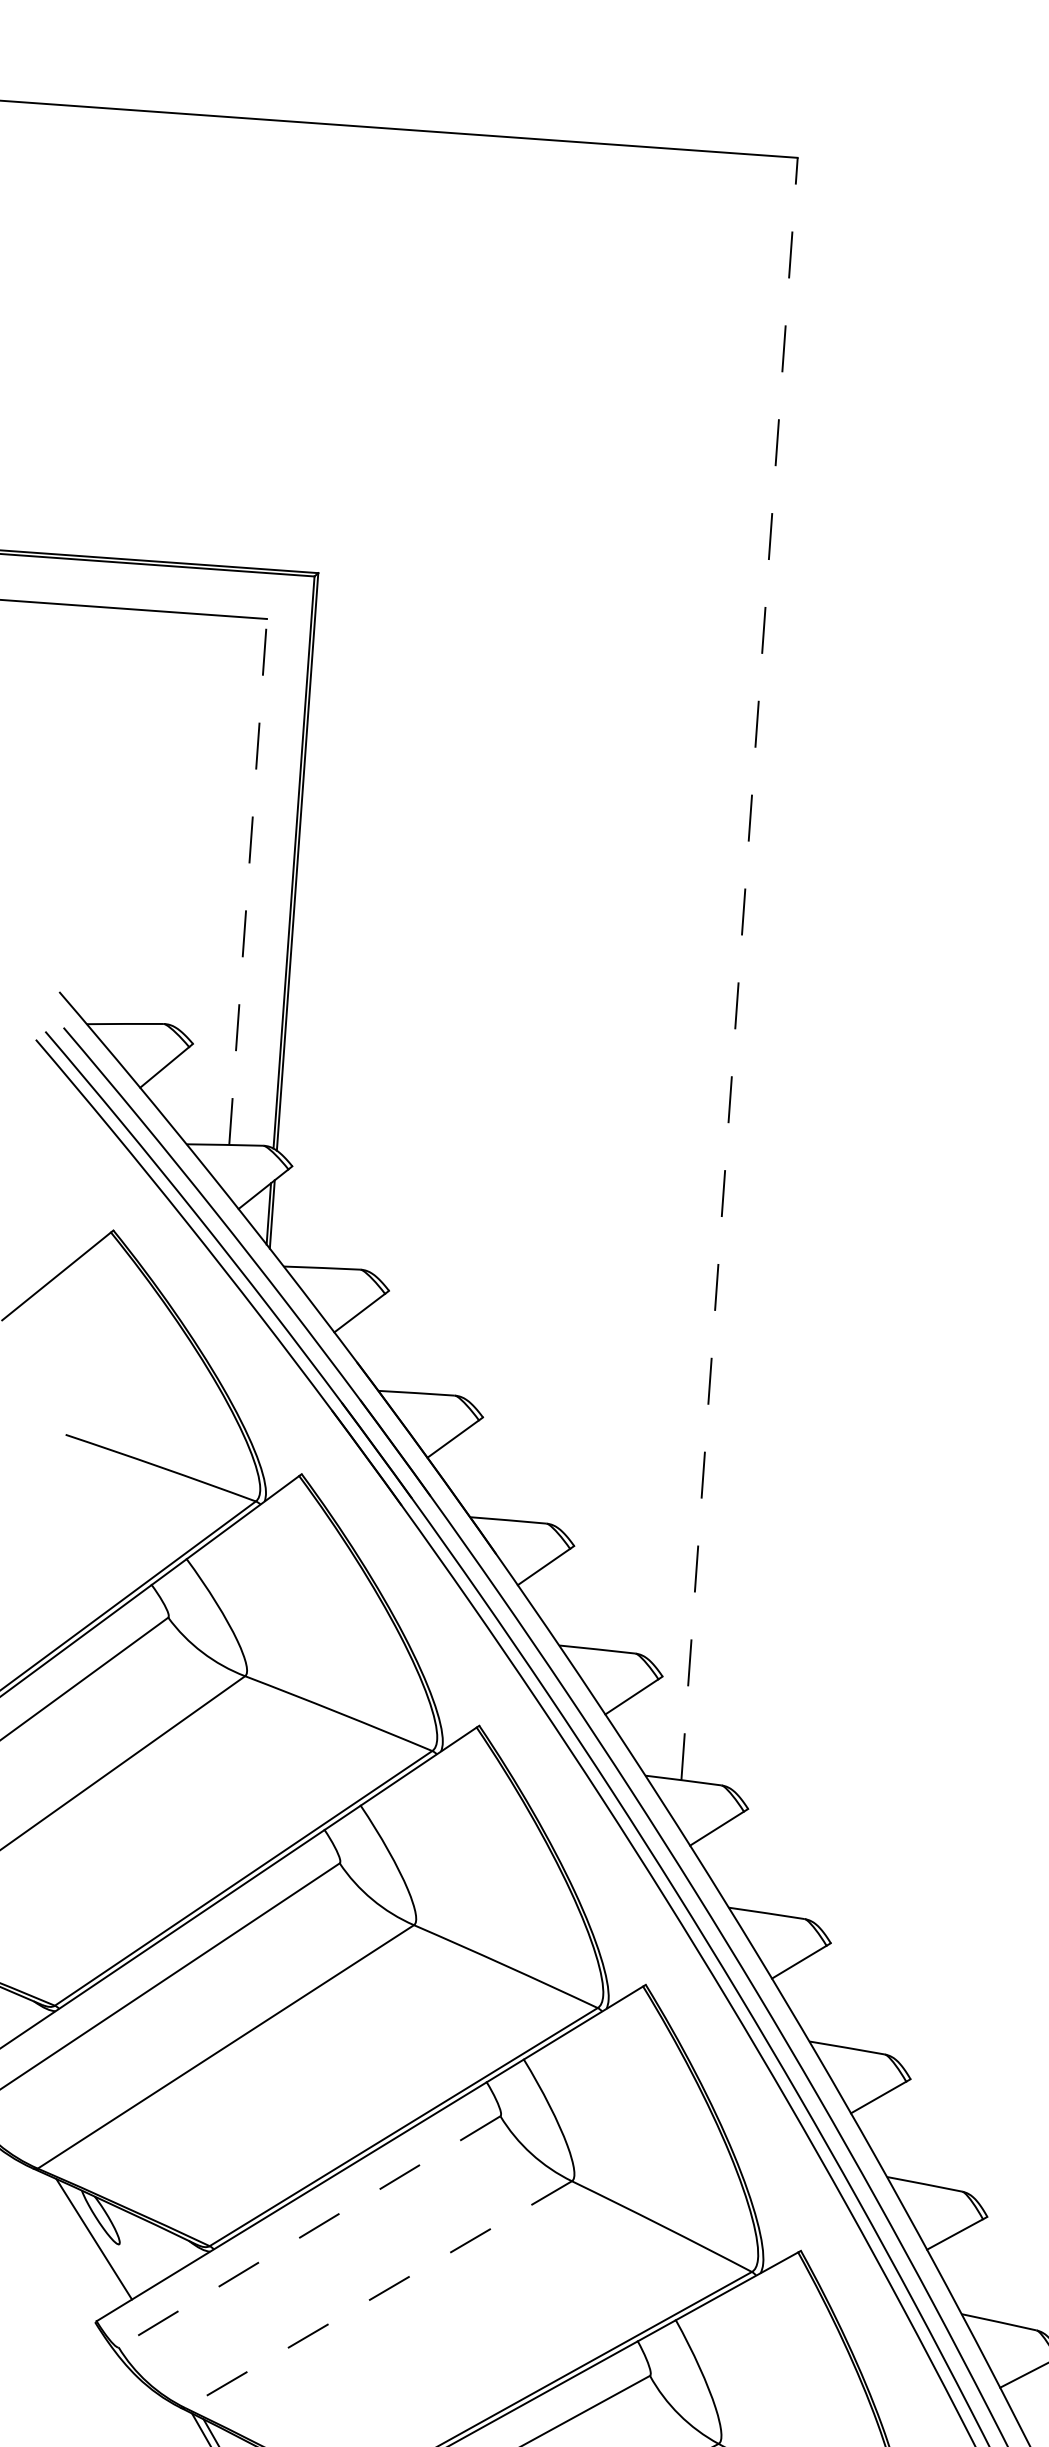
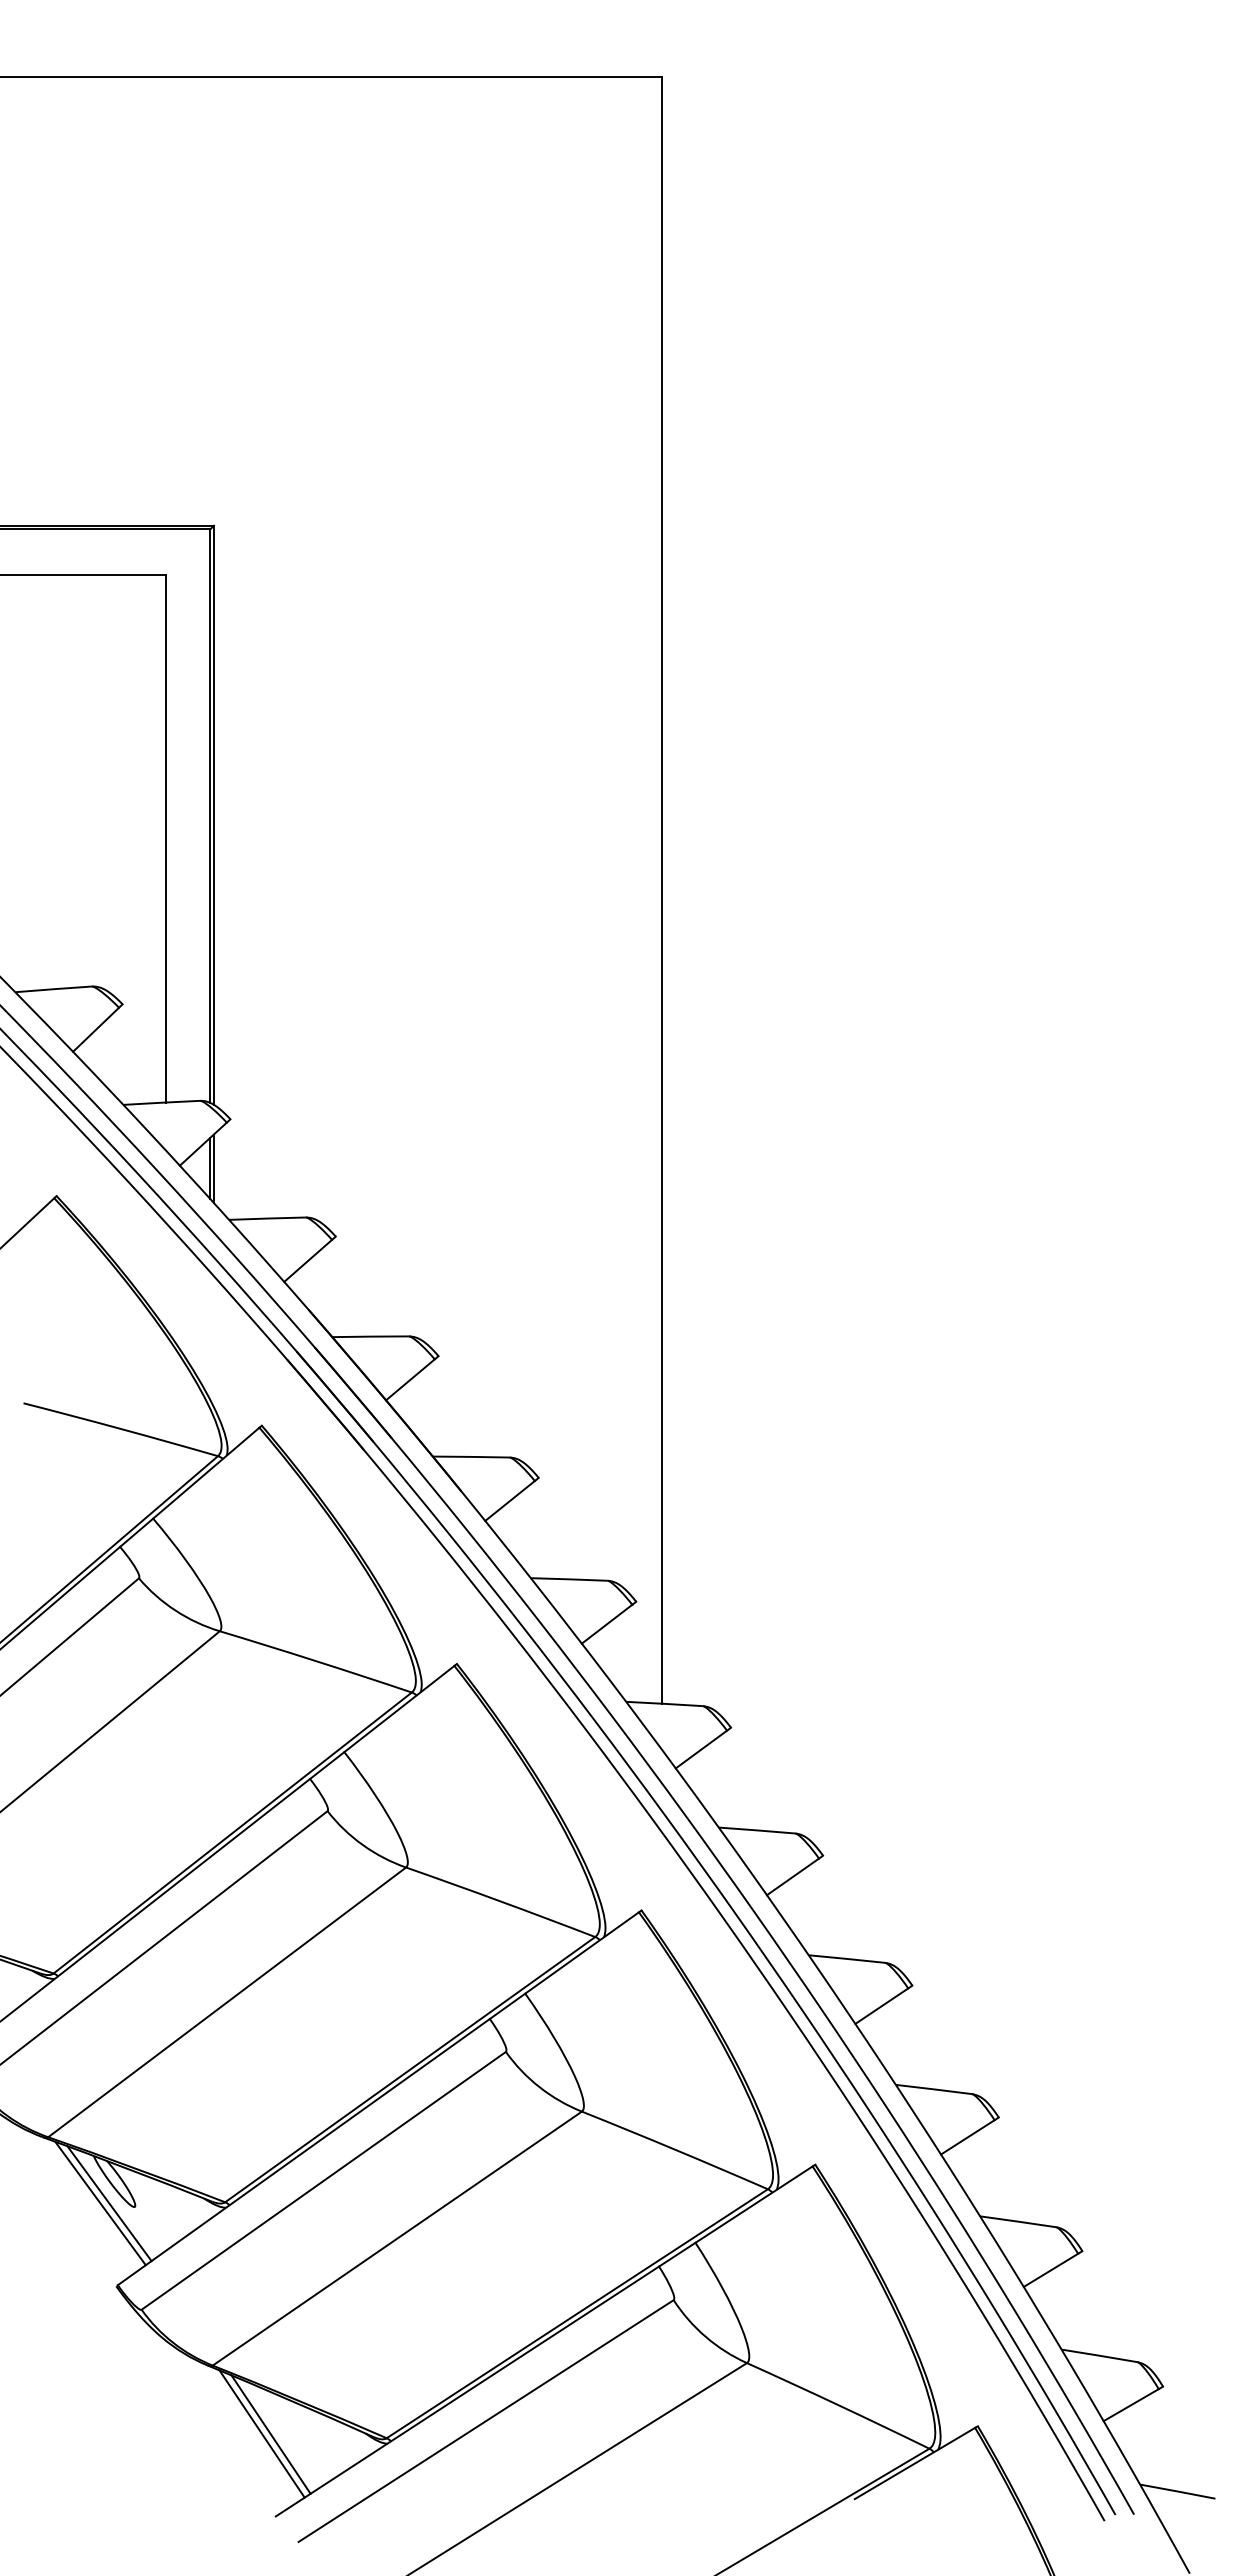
line: (248, 881) -> (166, 838), dashed -> solid
line: (739, 969) -> (662, 890), dashed -> solid
line: (309, 2232) -> (323, 2181), dashed -> solid
line: (85, 2238) -> (100, 2203), added
line: (377, 2294) -> (396, 2238), dashed -> solid

